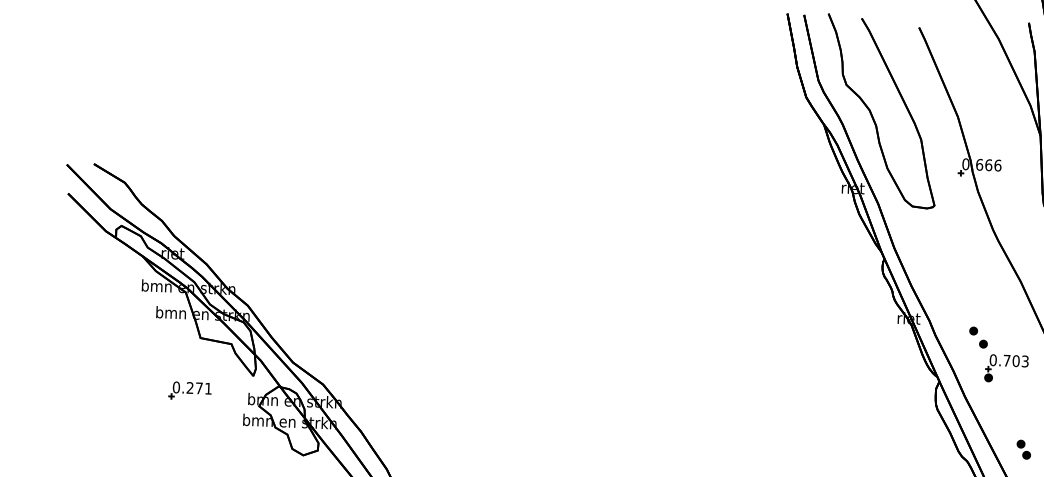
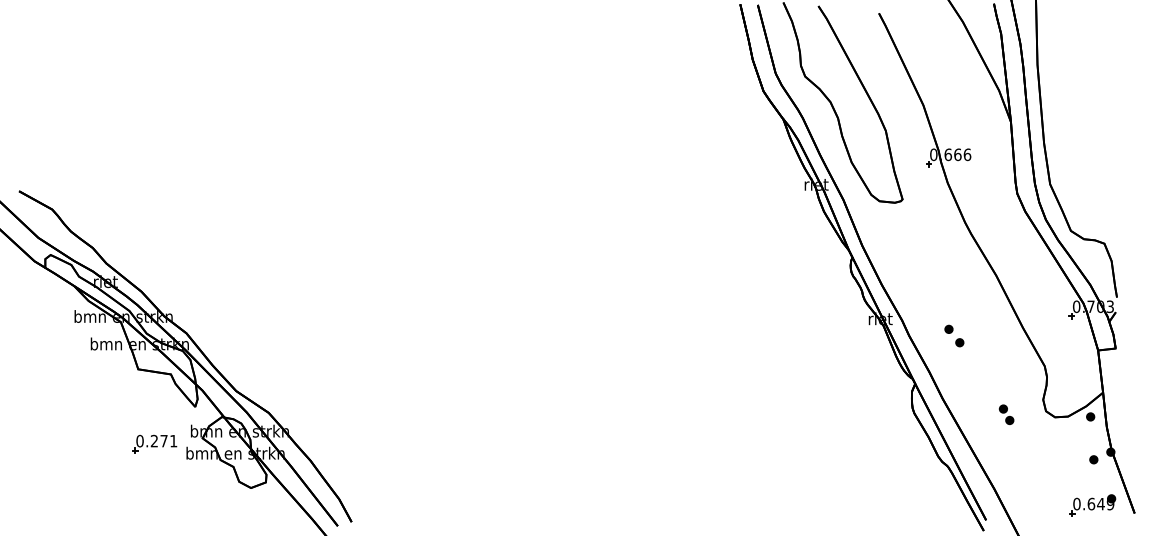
part: (1006, 368) -> (984, 367), removed
part: (190, 390) -> (154, 443), moved
part: (1023, 449) -> (1006, 414), moved

